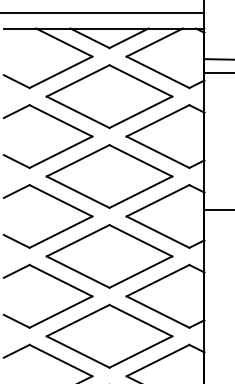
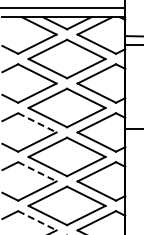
line: (61, 200) -> (37, 122), solid -> dashed
line: (61, 280) -> (37, 171), solid -> dashed
line: (61, 360) -> (37, 220), solid -> dashed

